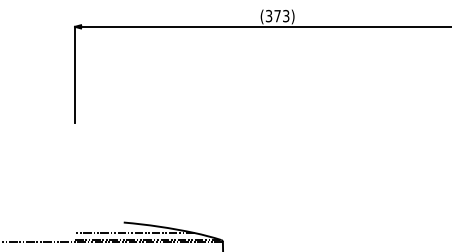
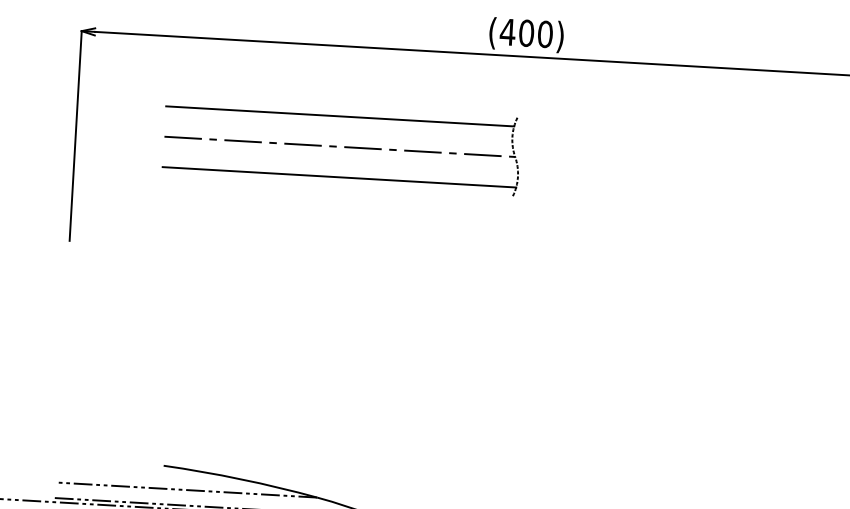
text: (277, 15) -> (526, 31), (373) -> (400)
part: (196, 72) -> (341, 146), added

